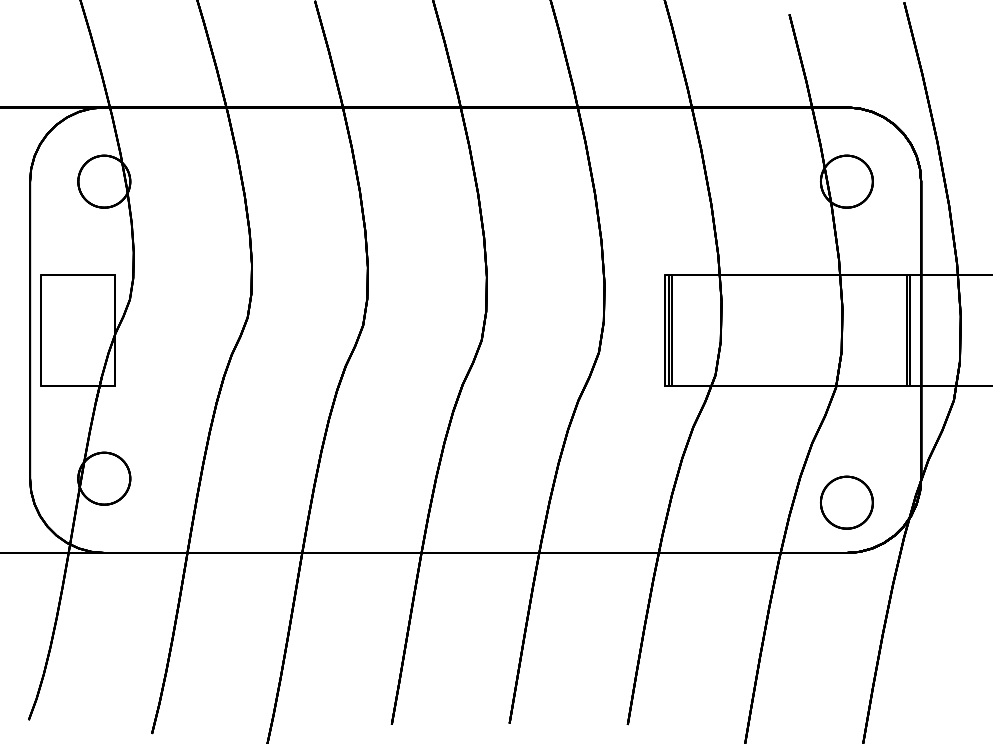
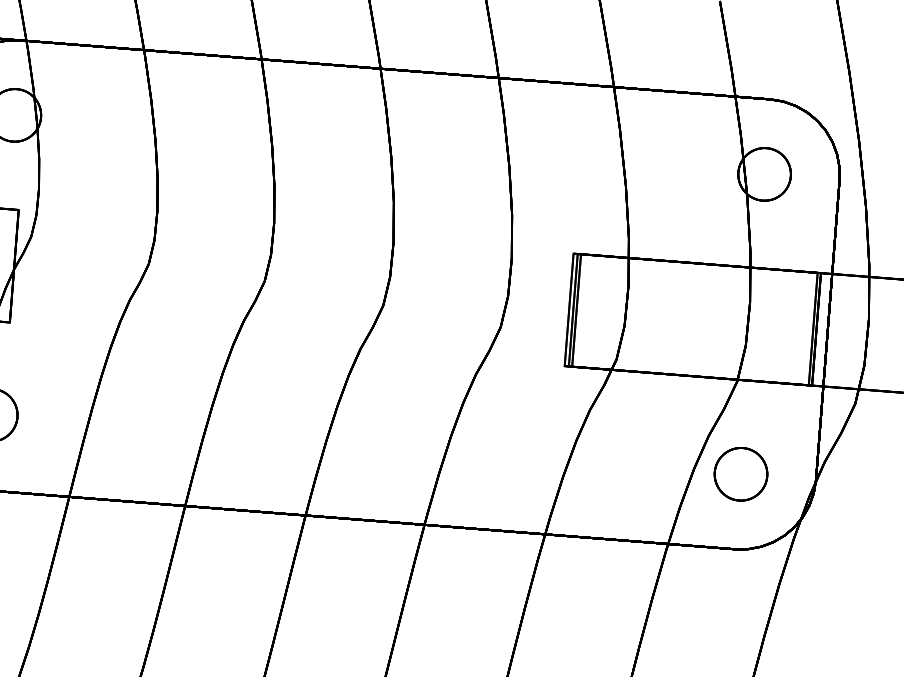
part: (846, 502) -> (740, 474), moved

